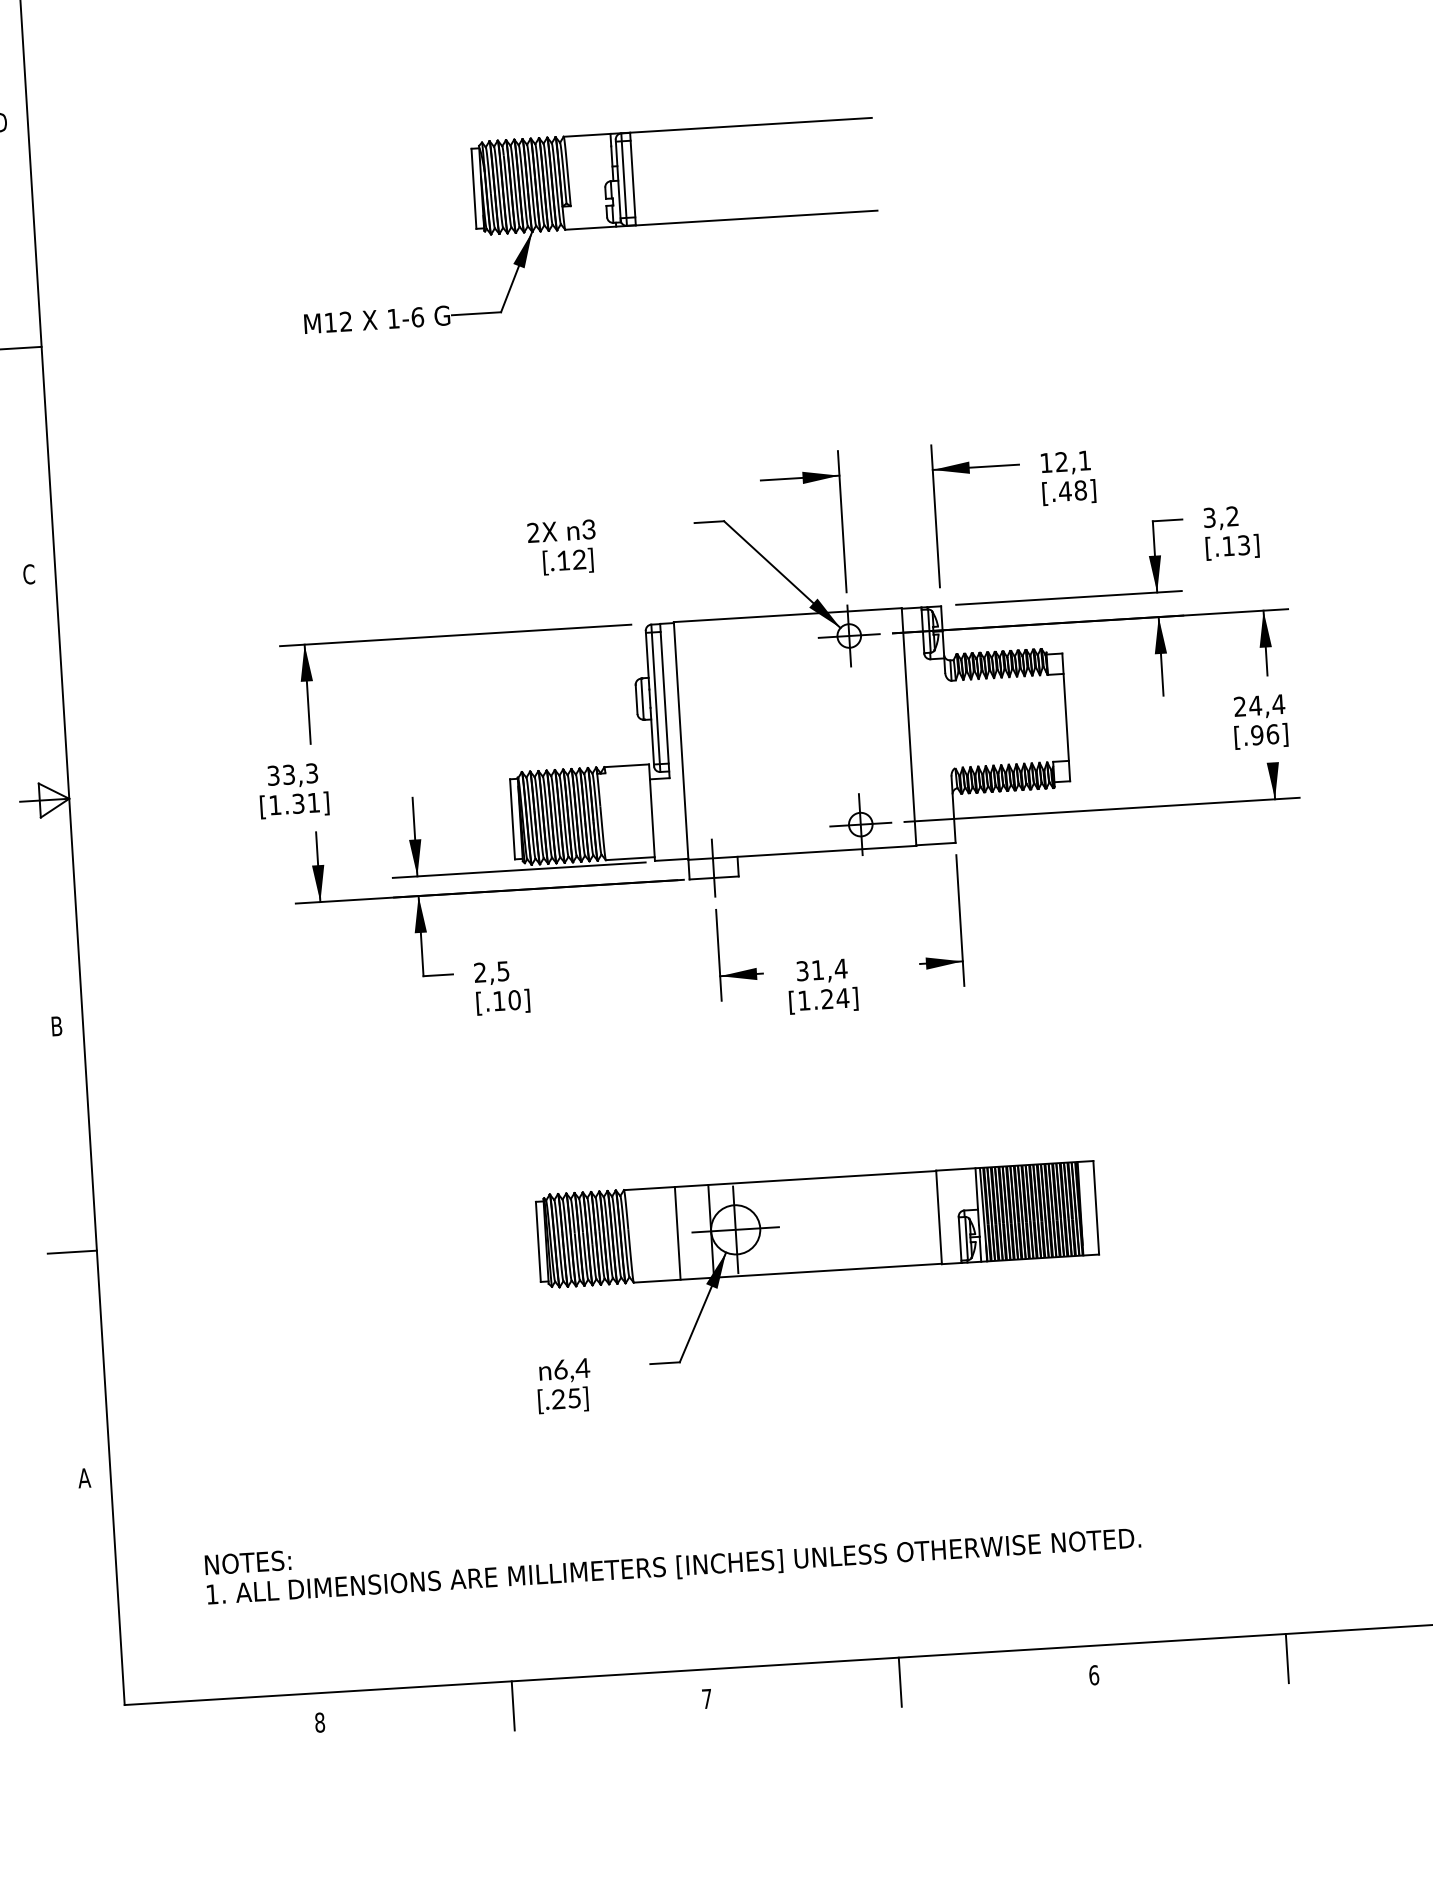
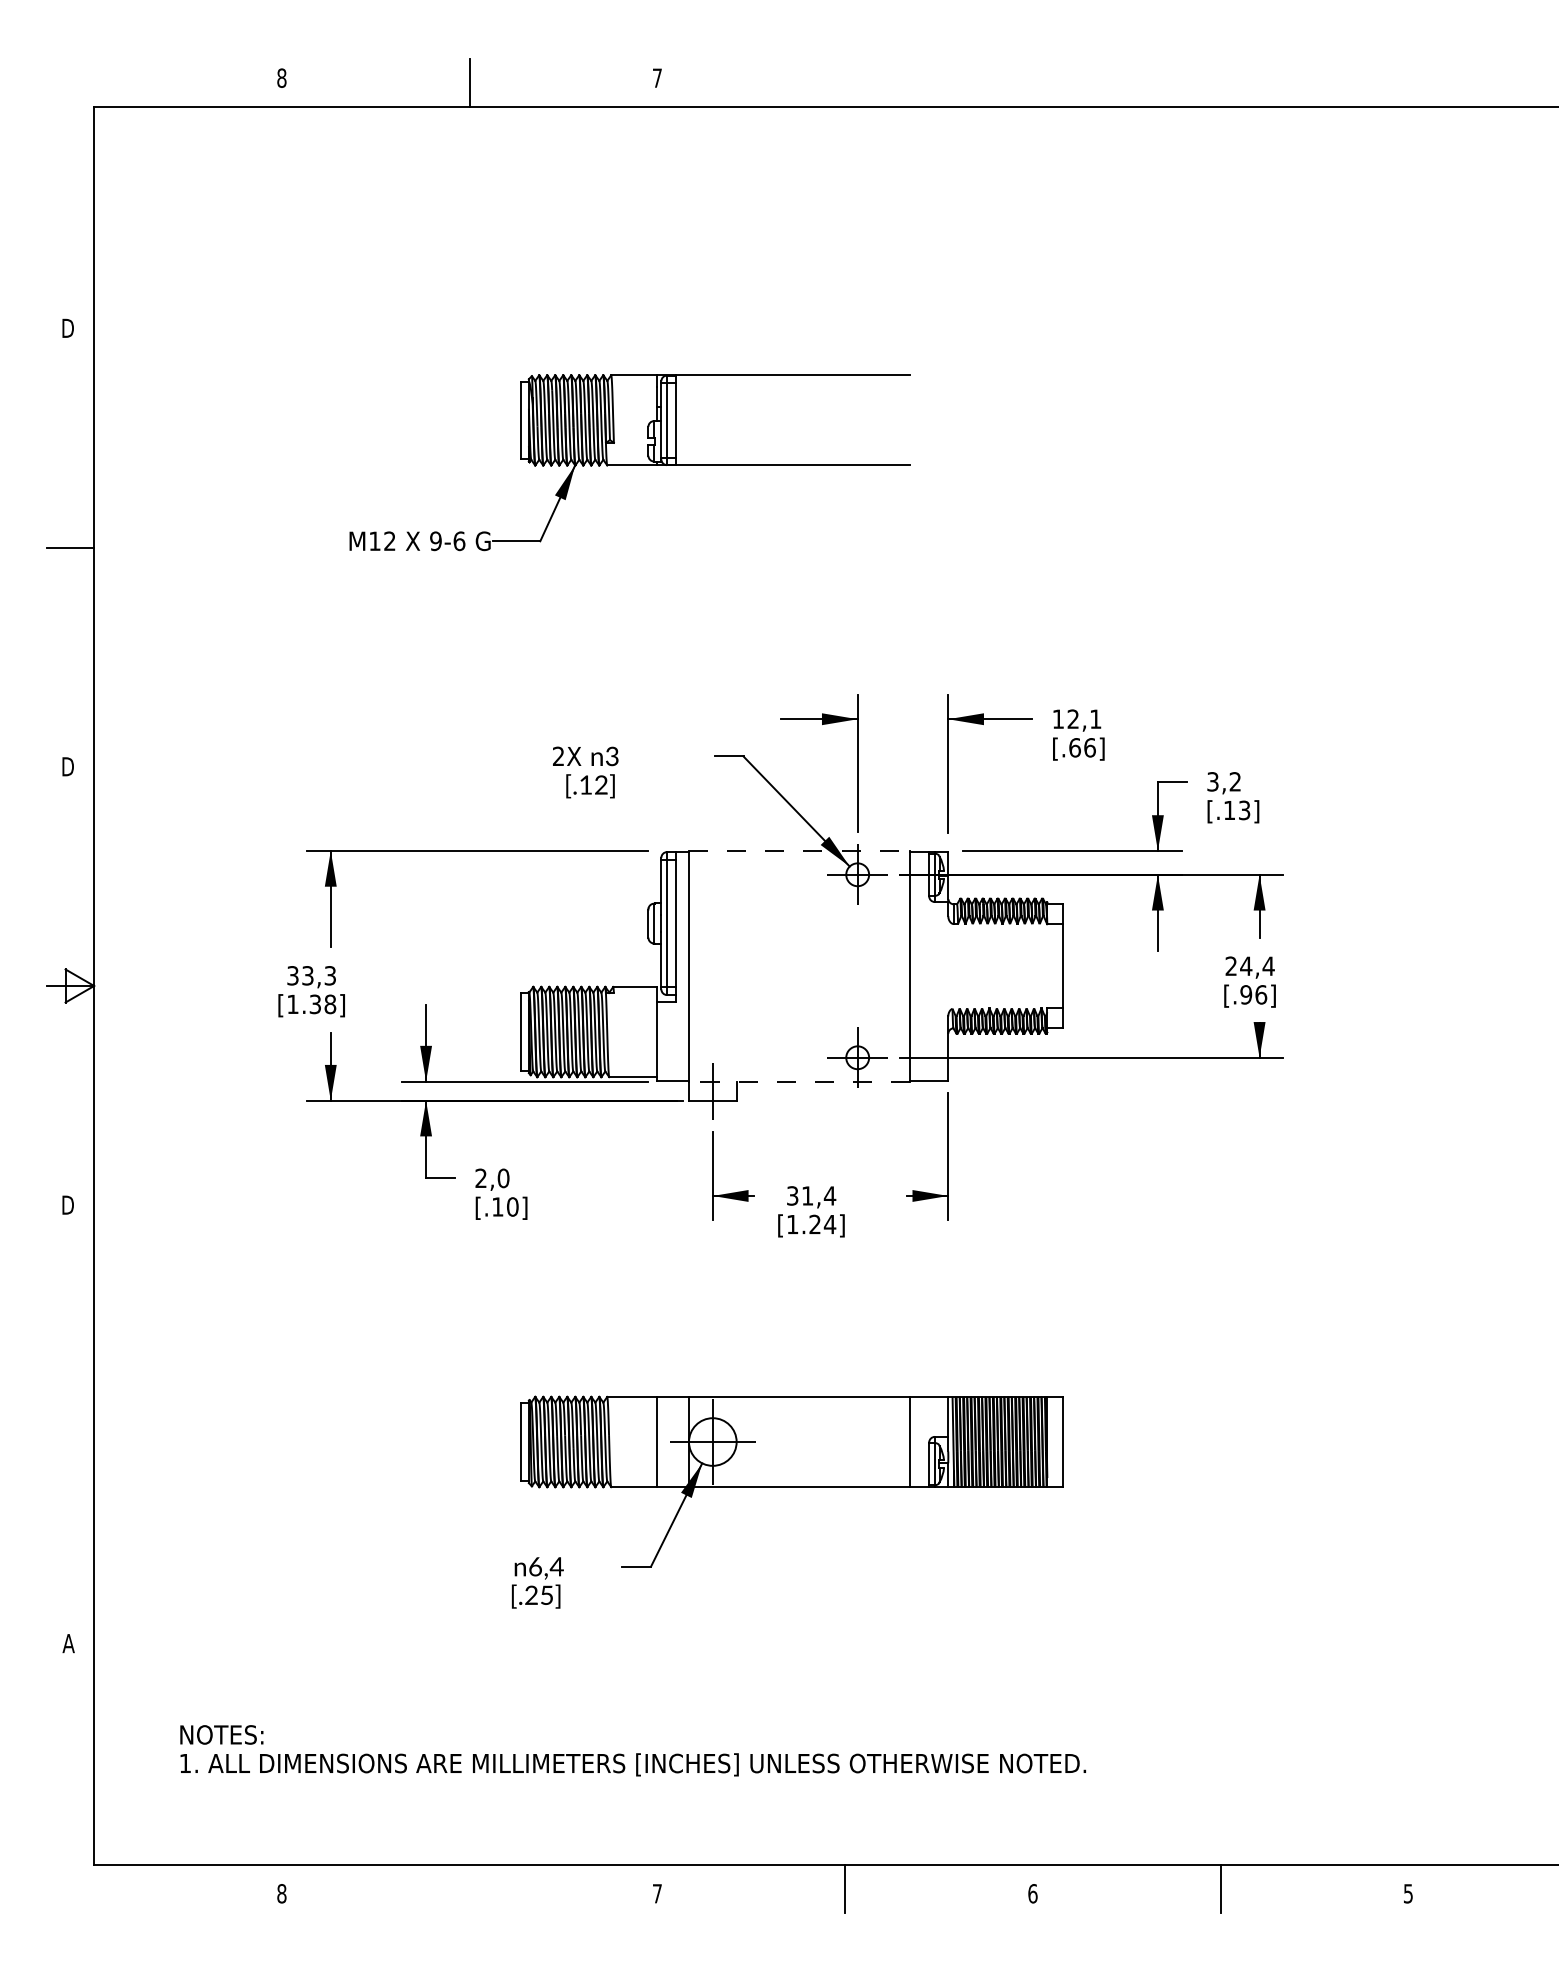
text: (393, 319) -> (435, 541), 1-6 -> 9-6
text: (1071, 490) -> (1081, 747), [.48] -> [.66]
text: (28, 574) -> (68, 766), C -> D
line: (787, 614) -> (799, 850), solid -> dashed
text: (314, 802) -> (330, 1004), [1.31] -> [1.38]
line: (802, 852) -> (799, 1081), solid -> dashed
text: (503, 971) -> (503, 1178), 2,5 -> 2,0
text: (55, 1025) -> (67, 1204), B -> D
line: (72, 1252) -> (70, 1424), removed
line: (513, 1705) -> (469, 1888), removed

